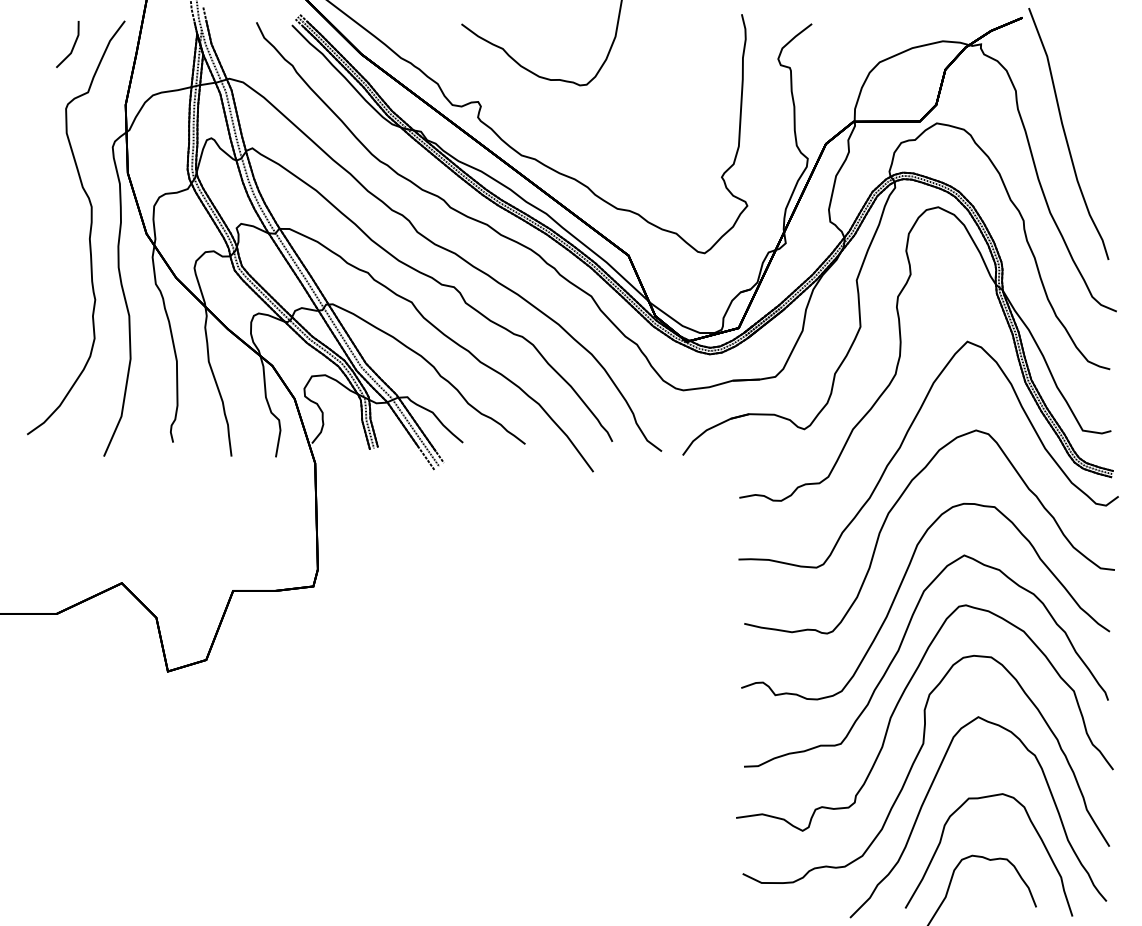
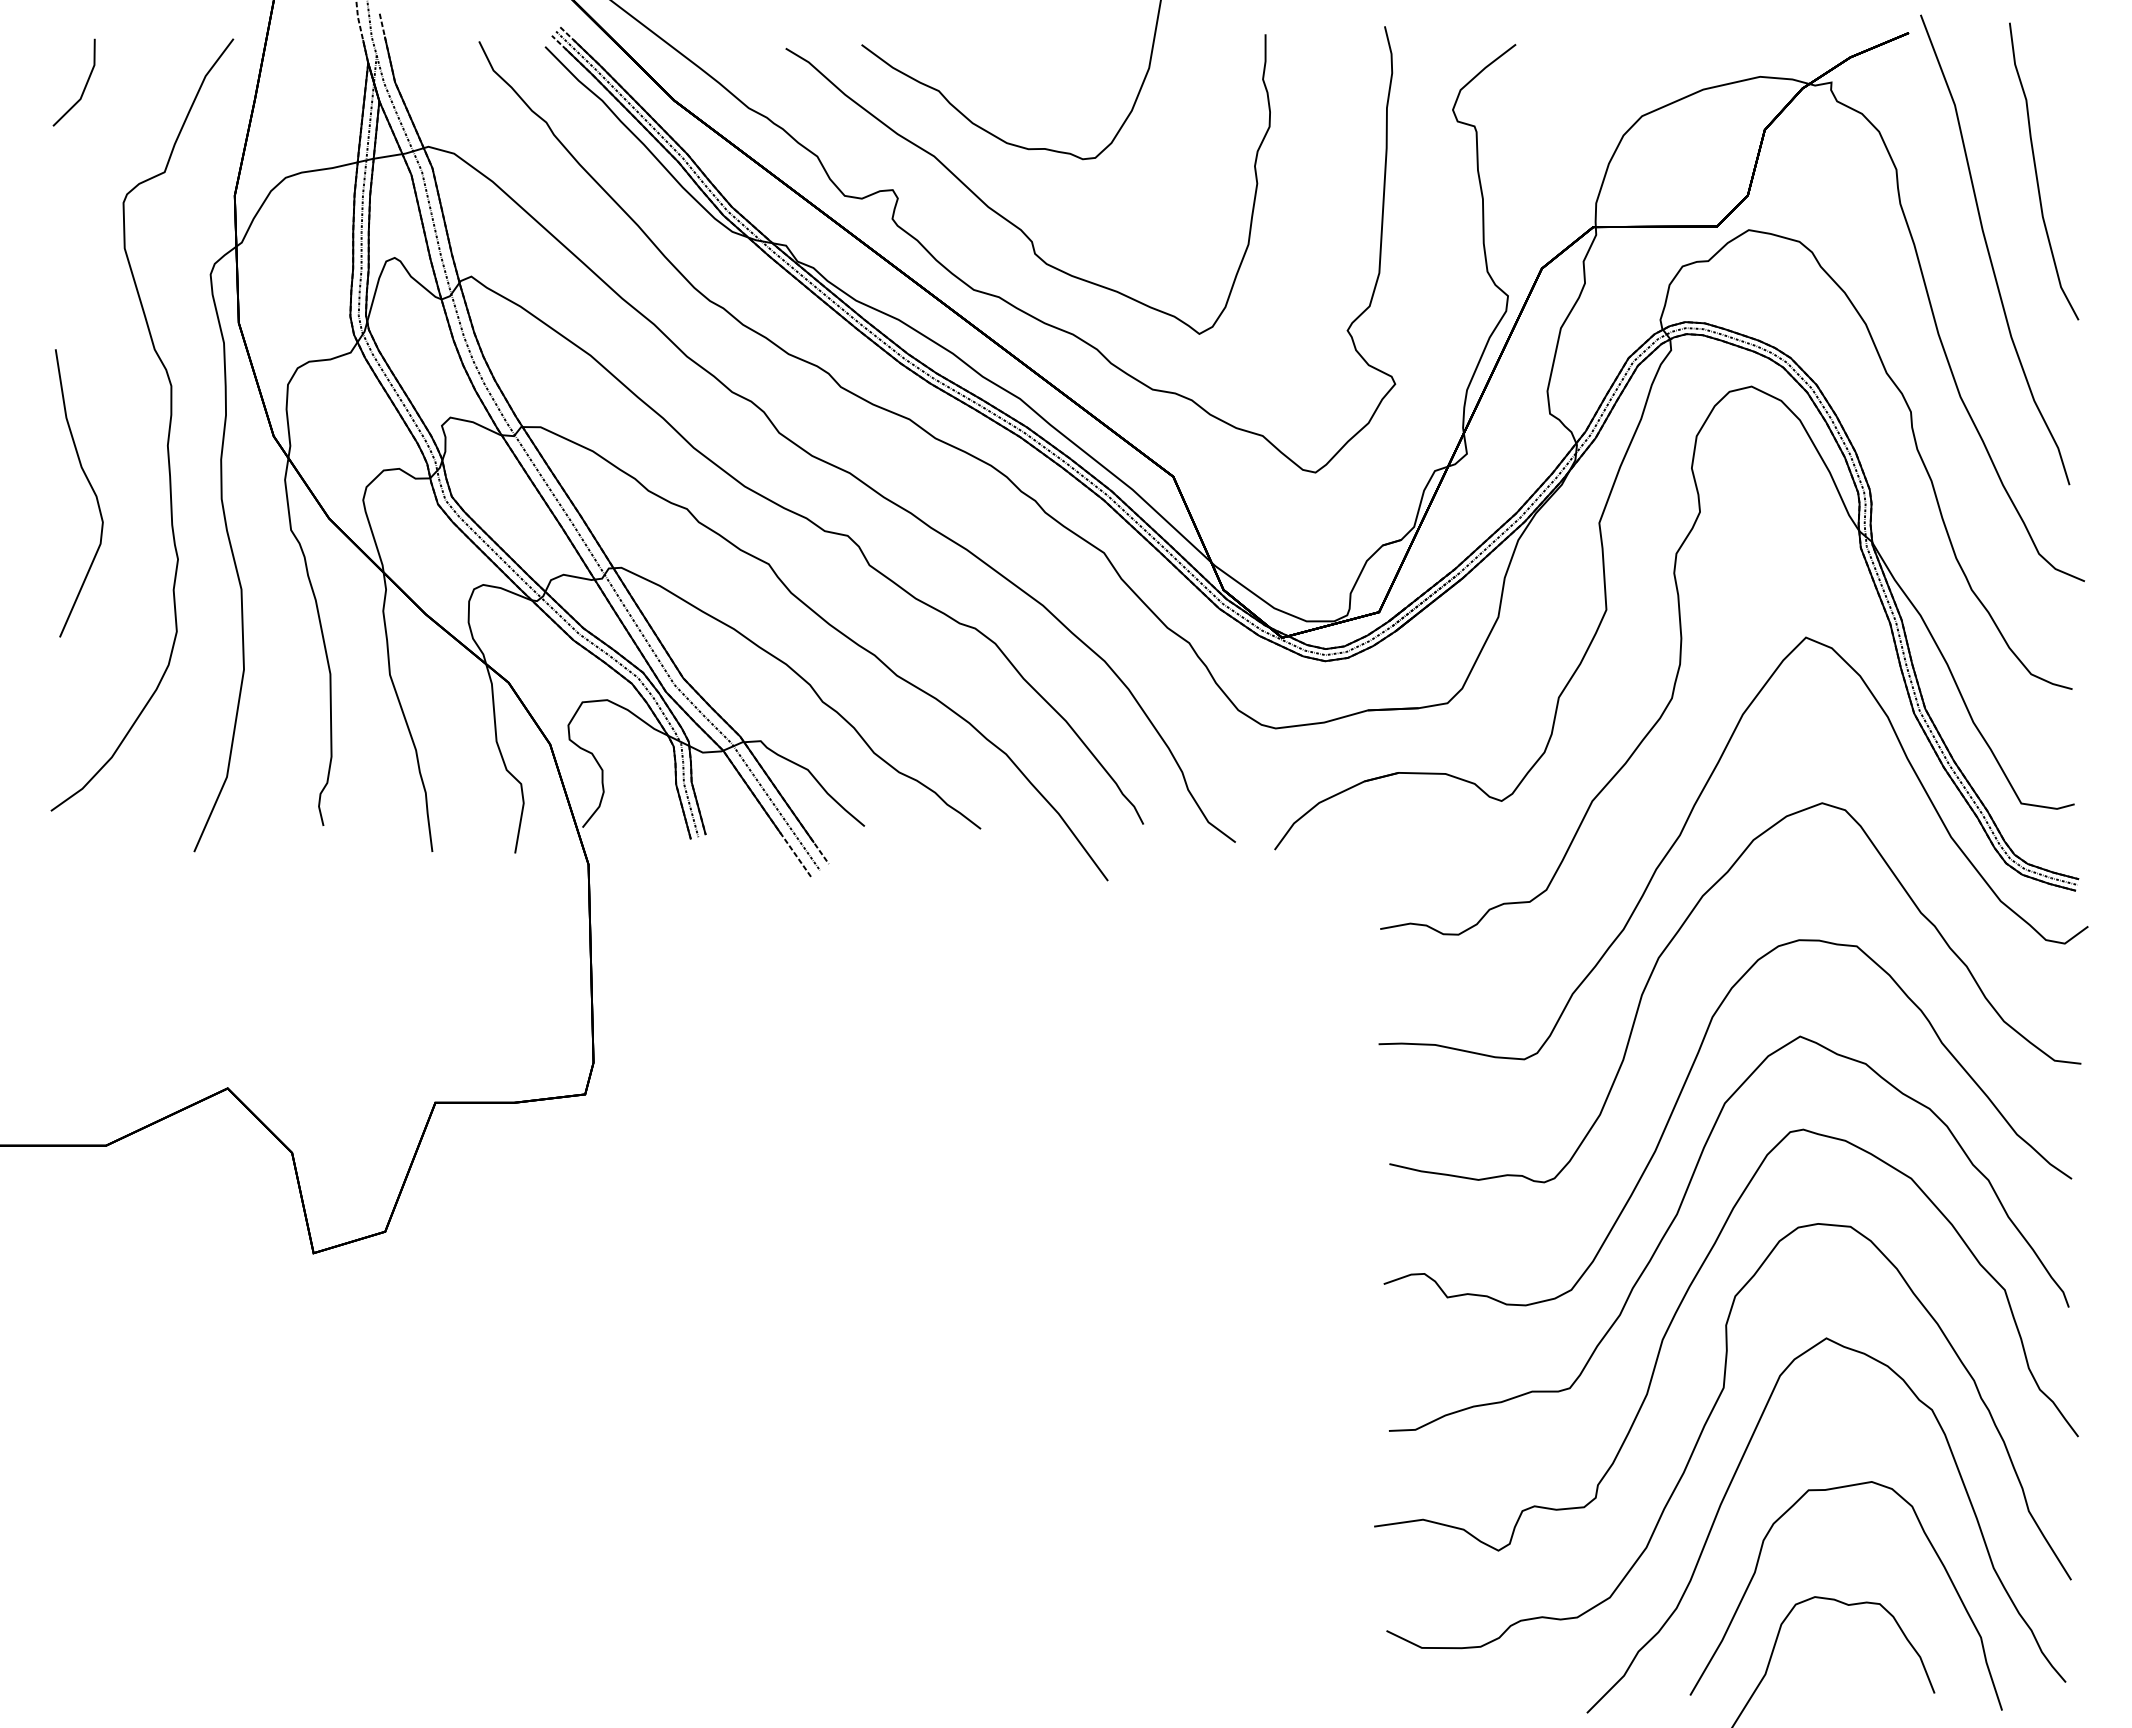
line: (72, 46) -> (83, 86), moved
curve: (1091, 91) -> (2037, 170), added
curve: (536, 114) -> (1001, 213), added
curve: (48, 262) -> (90, 489), added

